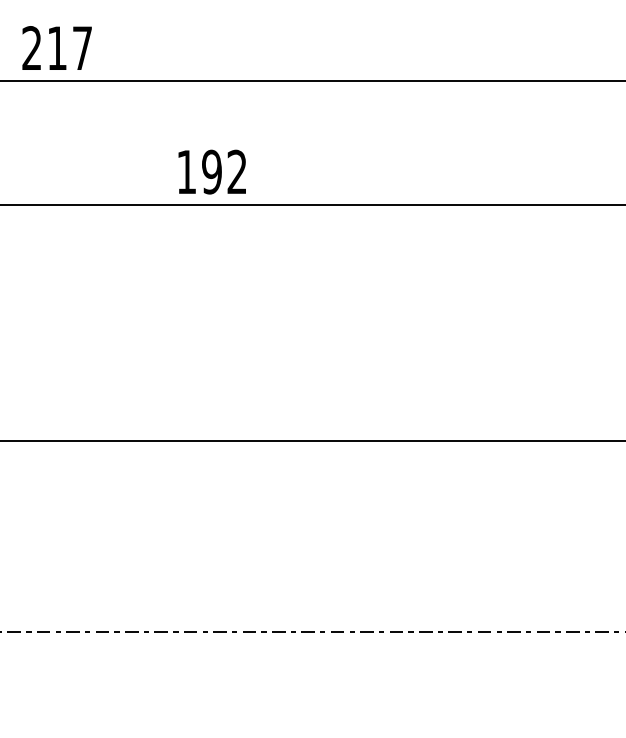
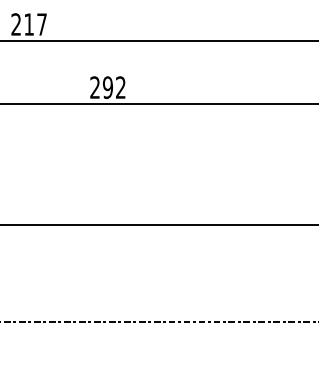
text: (185, 171) -> (94, 87), 192 -> 292

